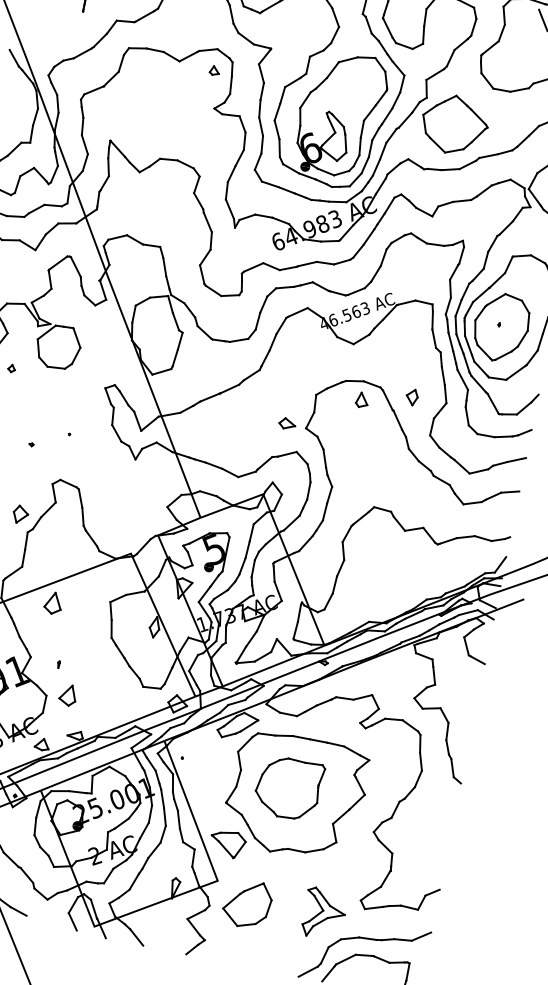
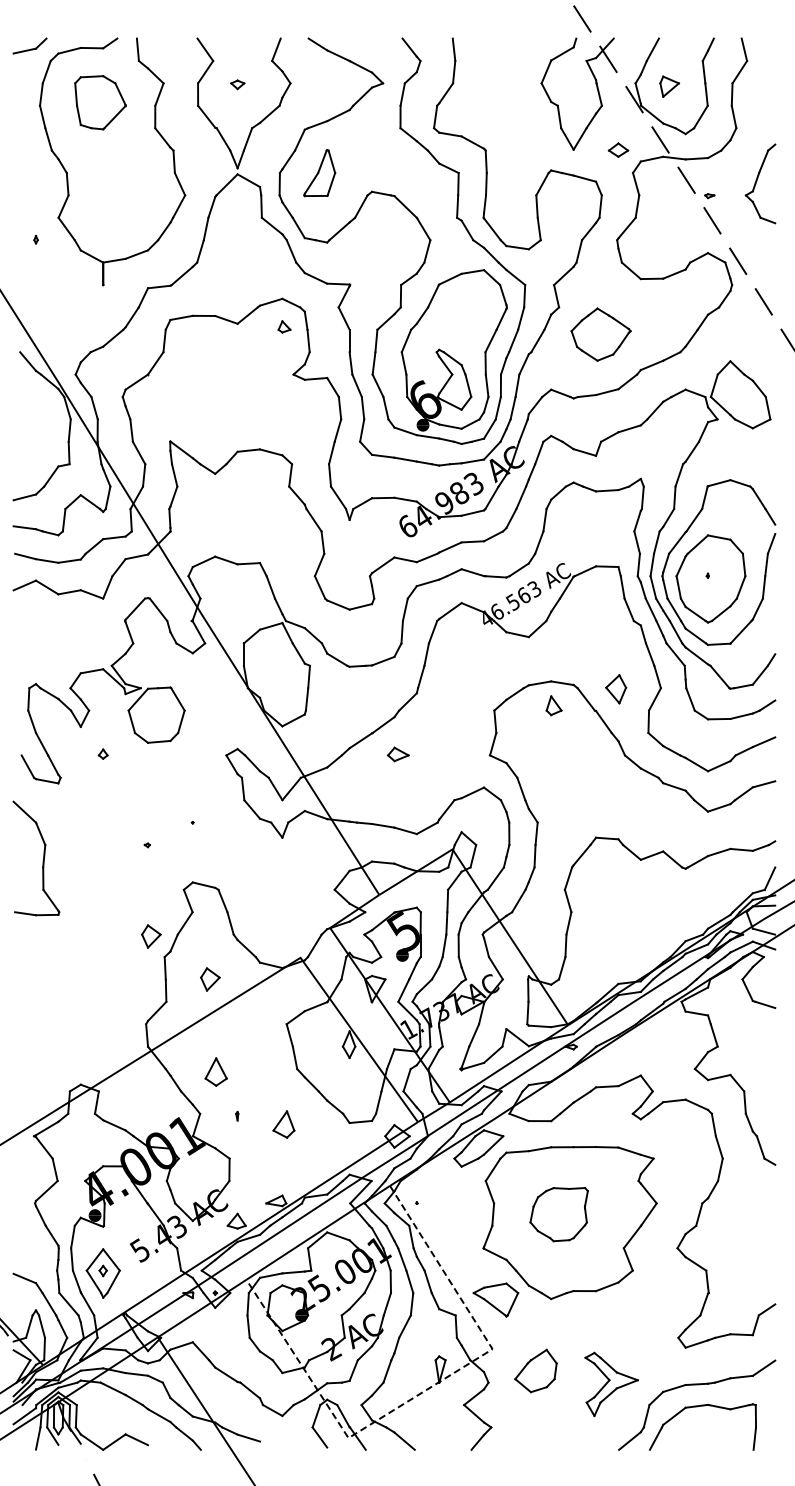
part: (454, 124) -> (600, 334), size x0.7
part: (411, 397) -> (615, 689), size x1.4
part: (287, 423) -> (398, 754), moved
part: (59, 556) -> (210, 979), added
part: (53, 602) -> (215, 1071), moved
part: (67, 695) -> (283, 1124), moved
part: (289, 788) -> (559, 1214), size x0.7
line: (157, 903) -> (422, 1392), solid -> dashed
part: (247, 903) -> (535, 1370), size x0.7
part: (324, 914) -> (611, 1384), moved

